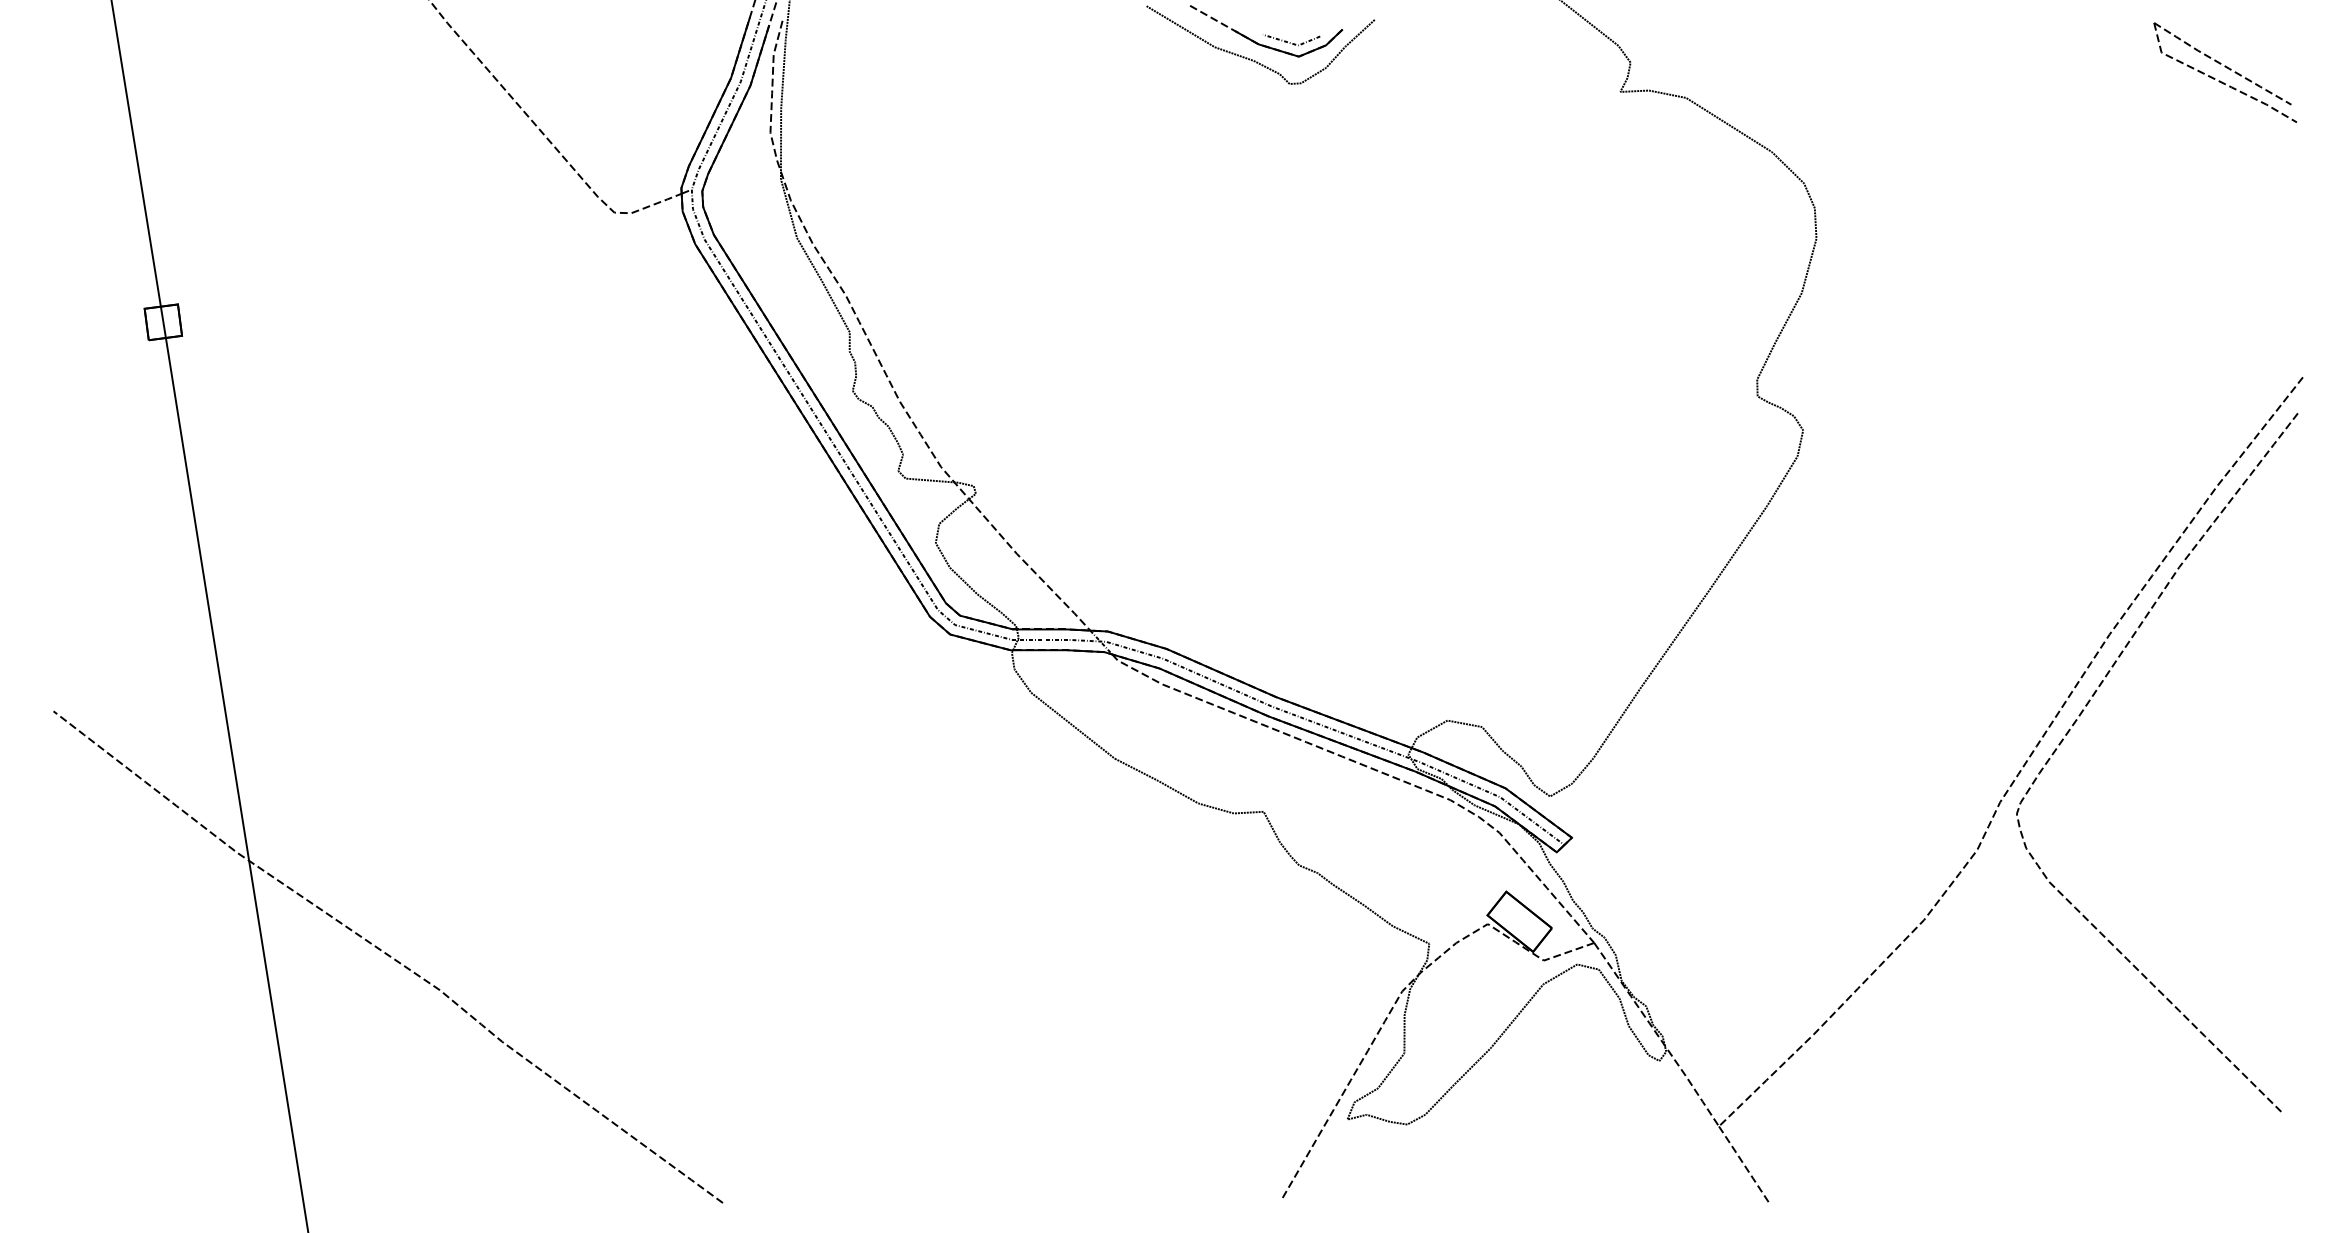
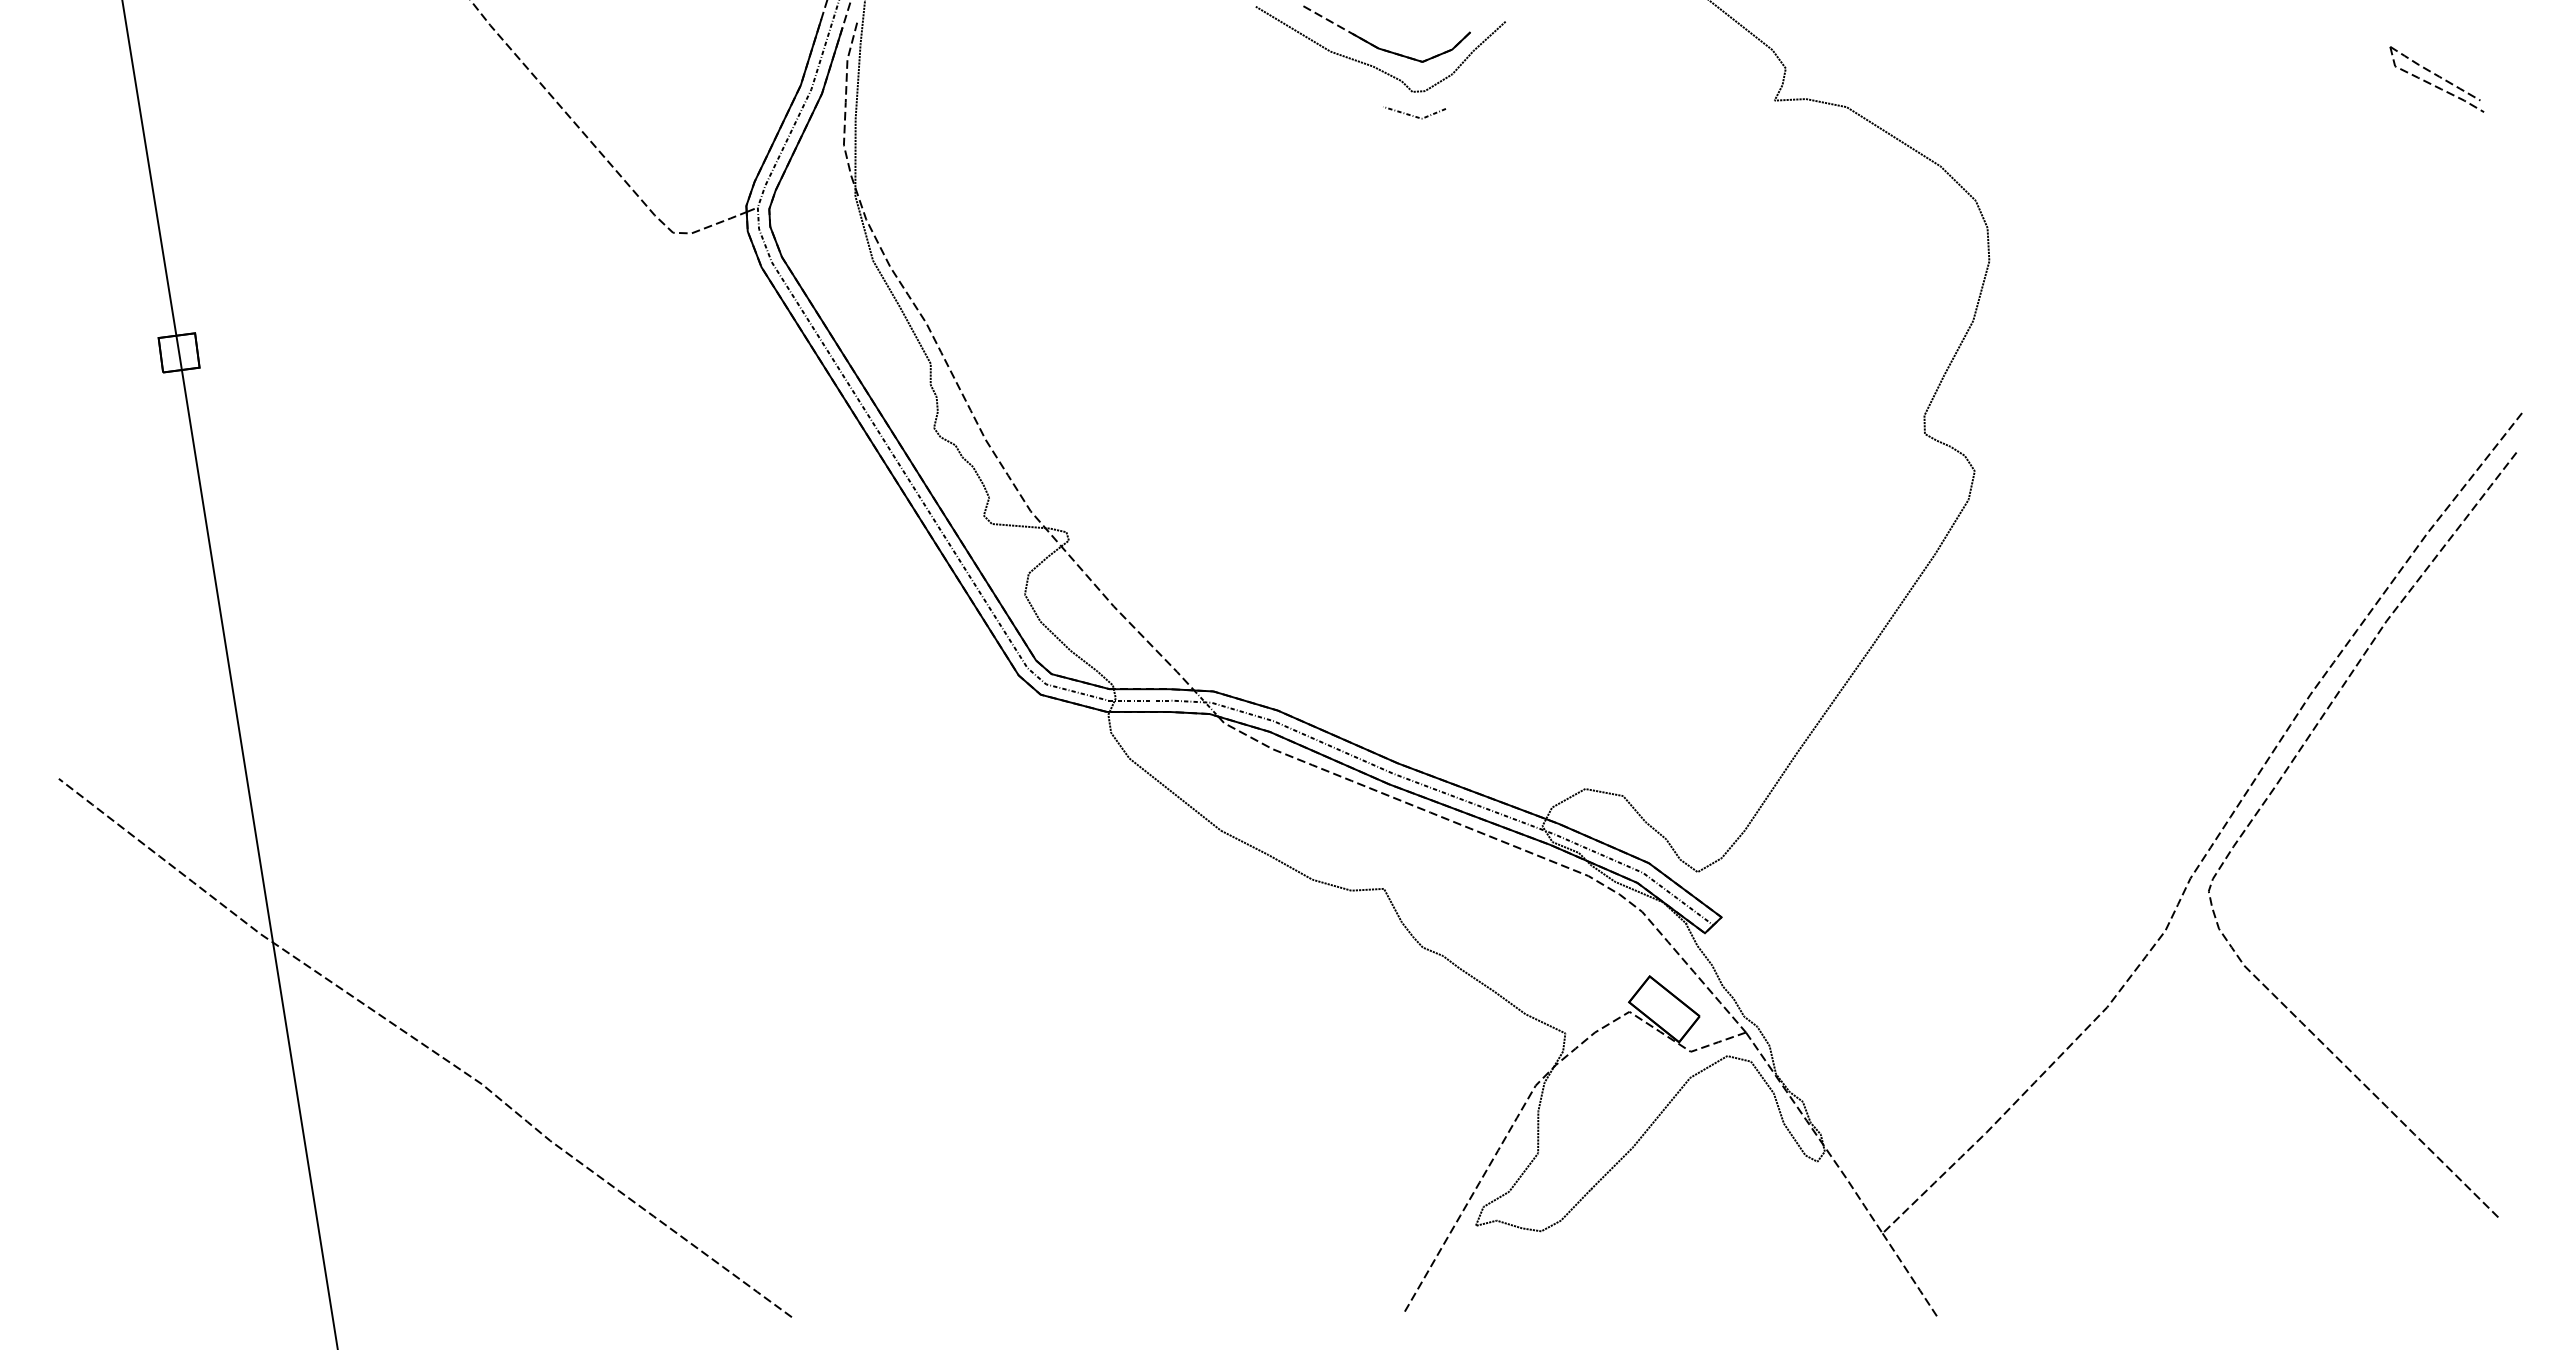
line: (1290, 42) -> (1413, 115), moved
part: (2224, 72) -> (2436, 79), size x0.6

